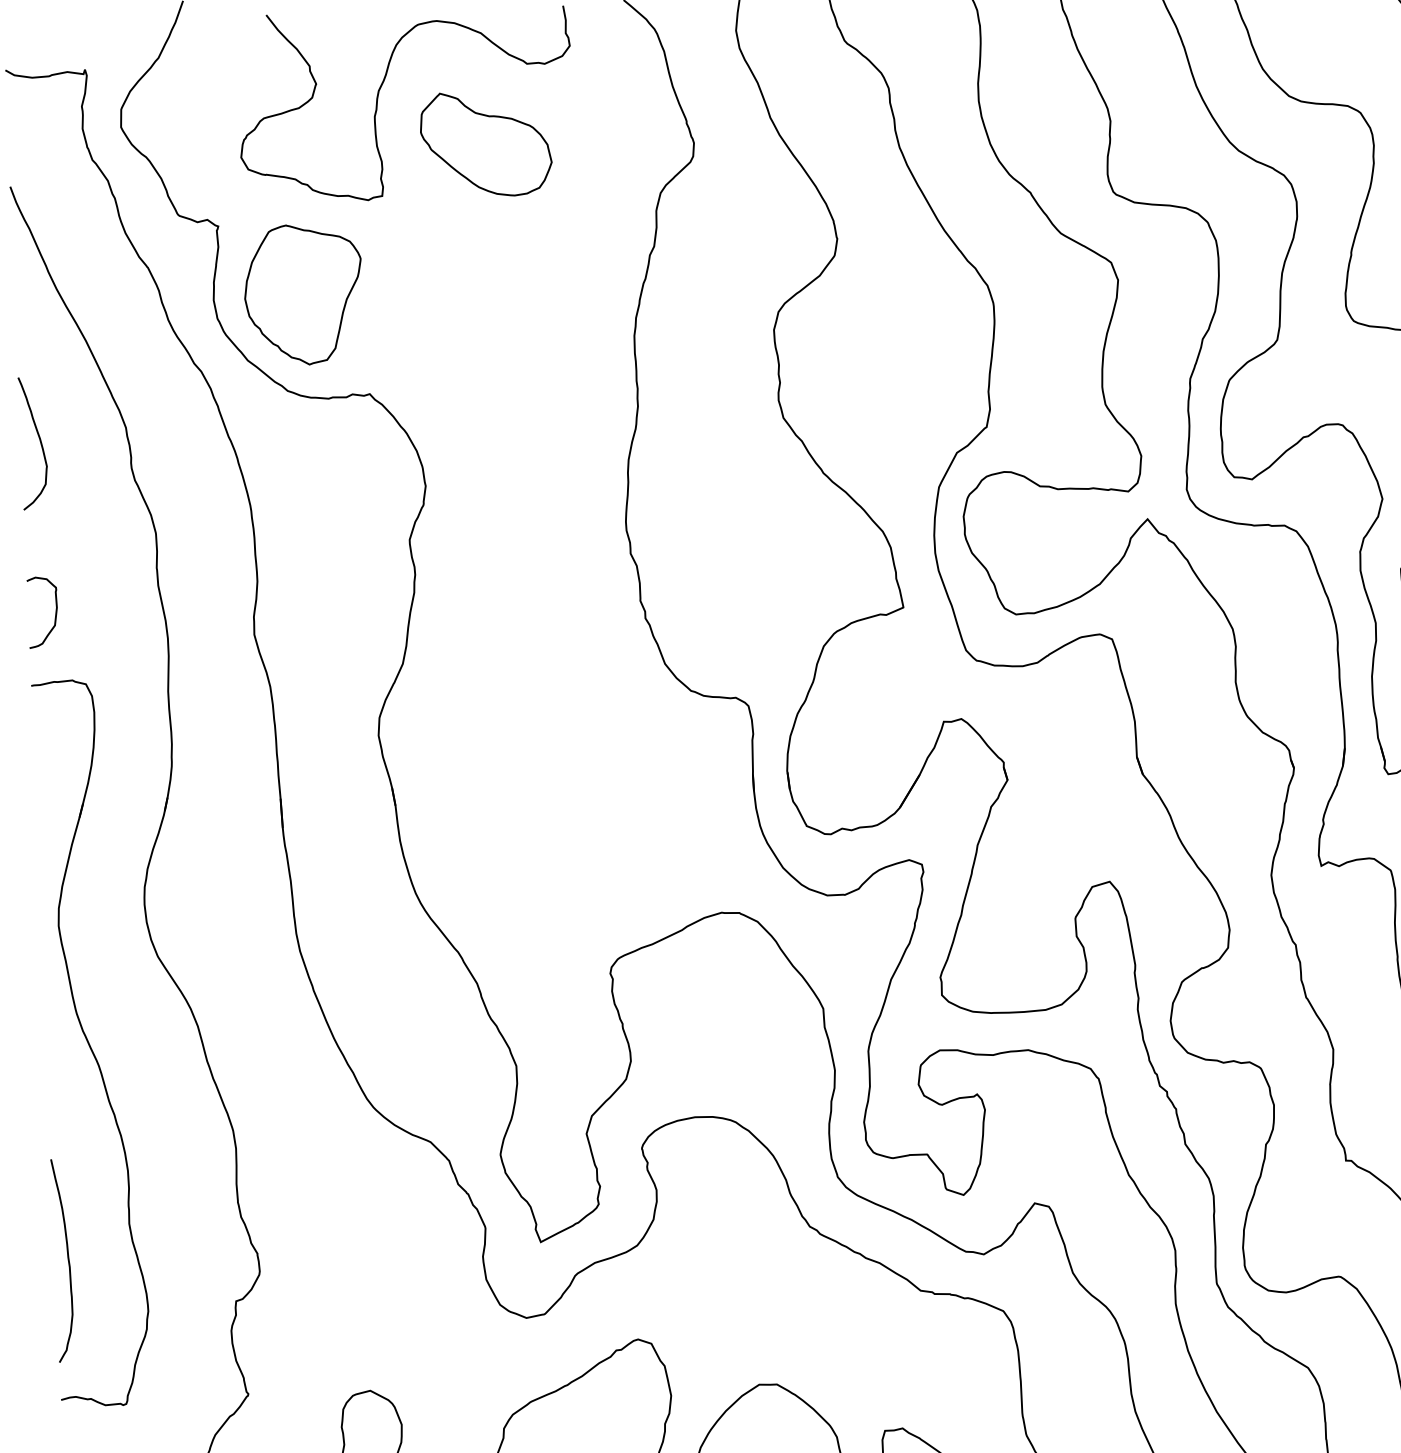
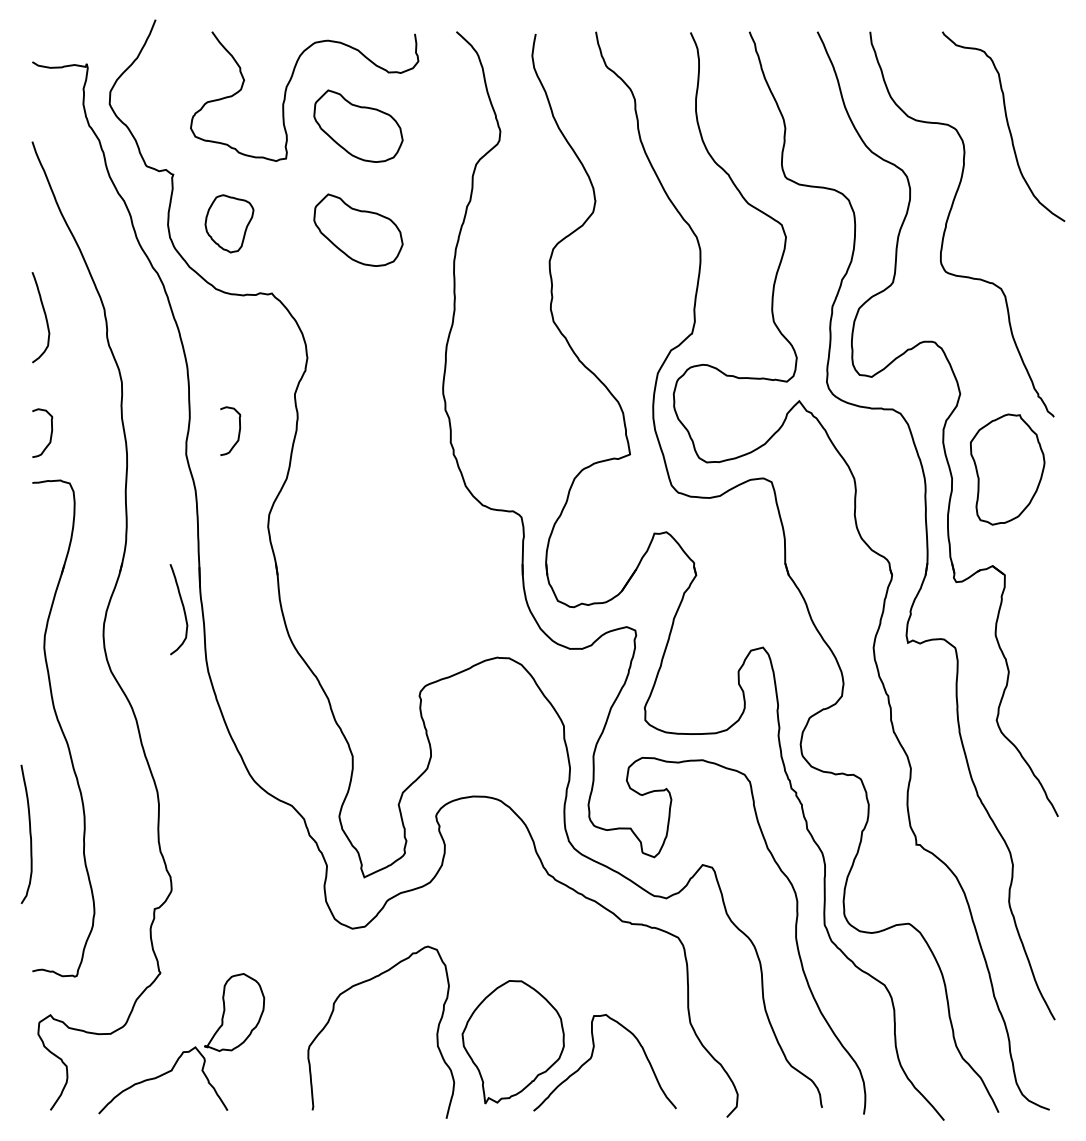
part: (303, 294) -> (229, 223), size x0.6
part: (492, 295) -> (358, 229), added
curve: (329, 597) -> (238, 431), added
curve: (258, 858) -> (182, 607), added
curve: (67, 1259) -> (29, 833), moved

